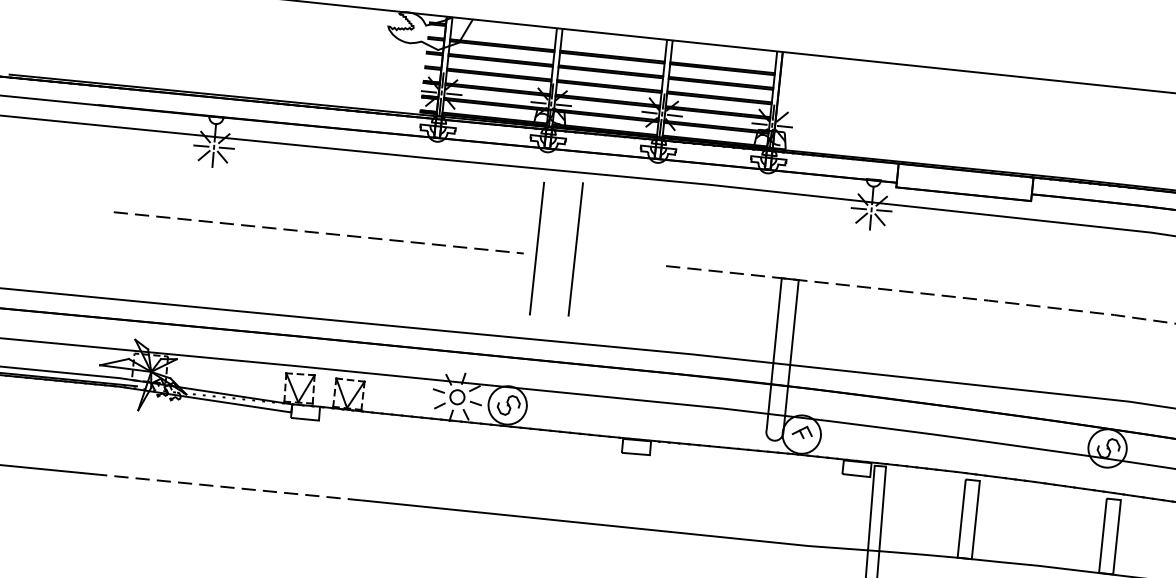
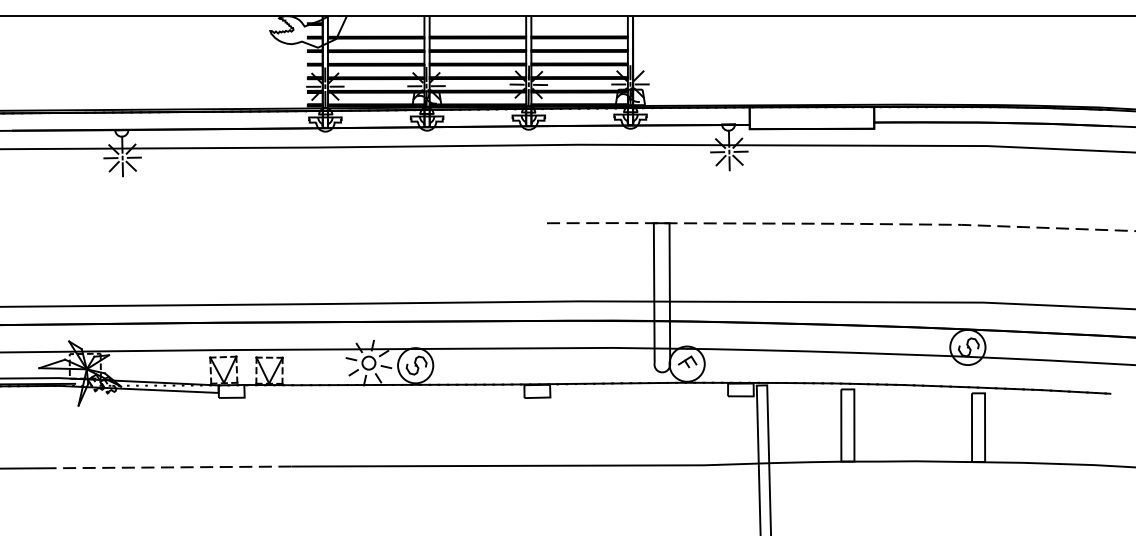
line: (318, 232) -> (226, 225), removed
line: (537, 248) -> (427, 219), removed
line: (575, 249) -> (462, 216), removed

